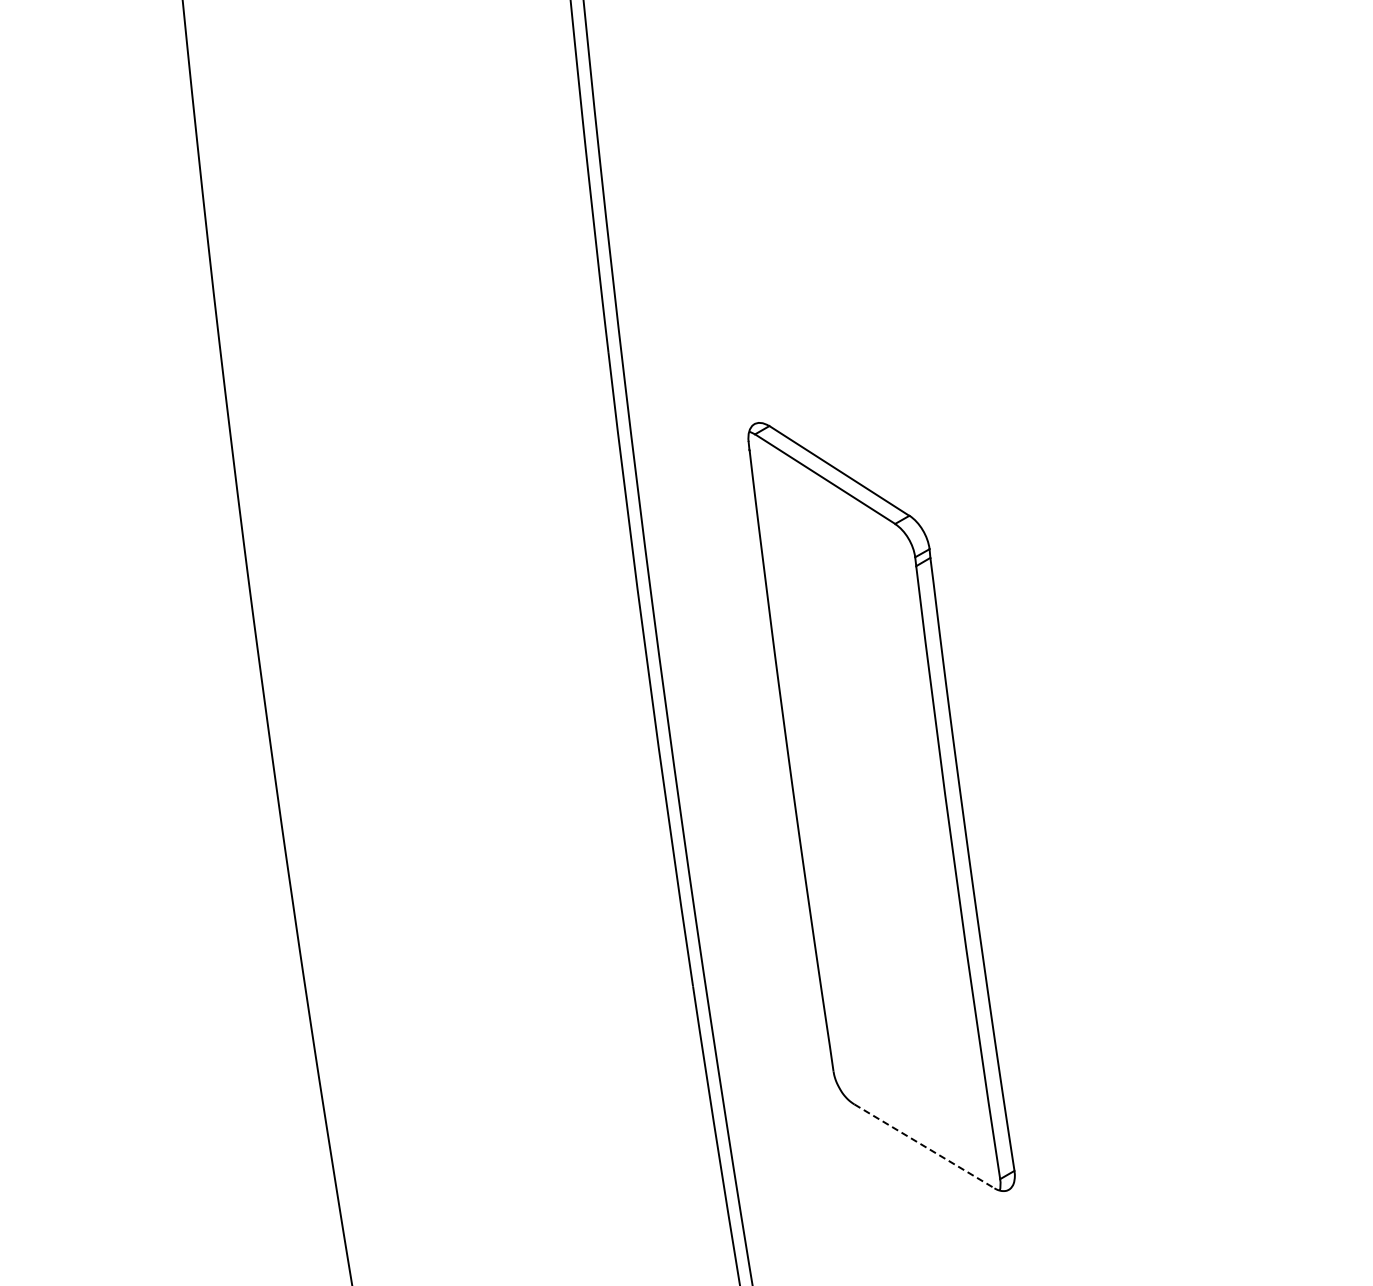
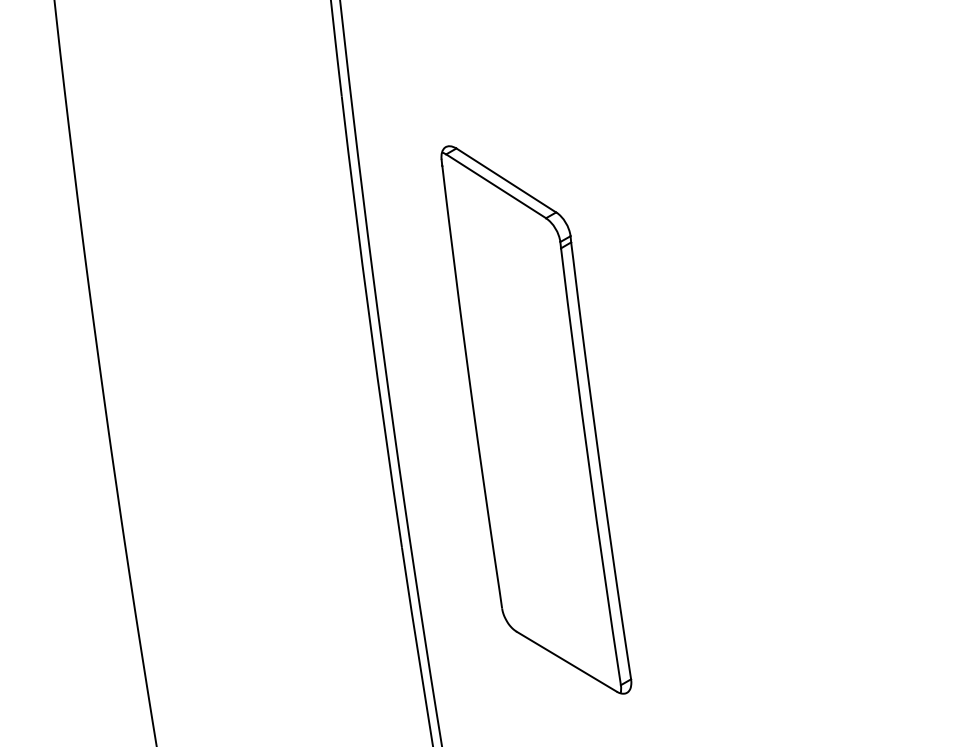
line: (924, 1146) -> (566, 661), dashed -> solid

